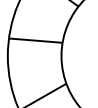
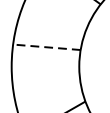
line: (35, 40) -> (46, 47), solid -> dashed

